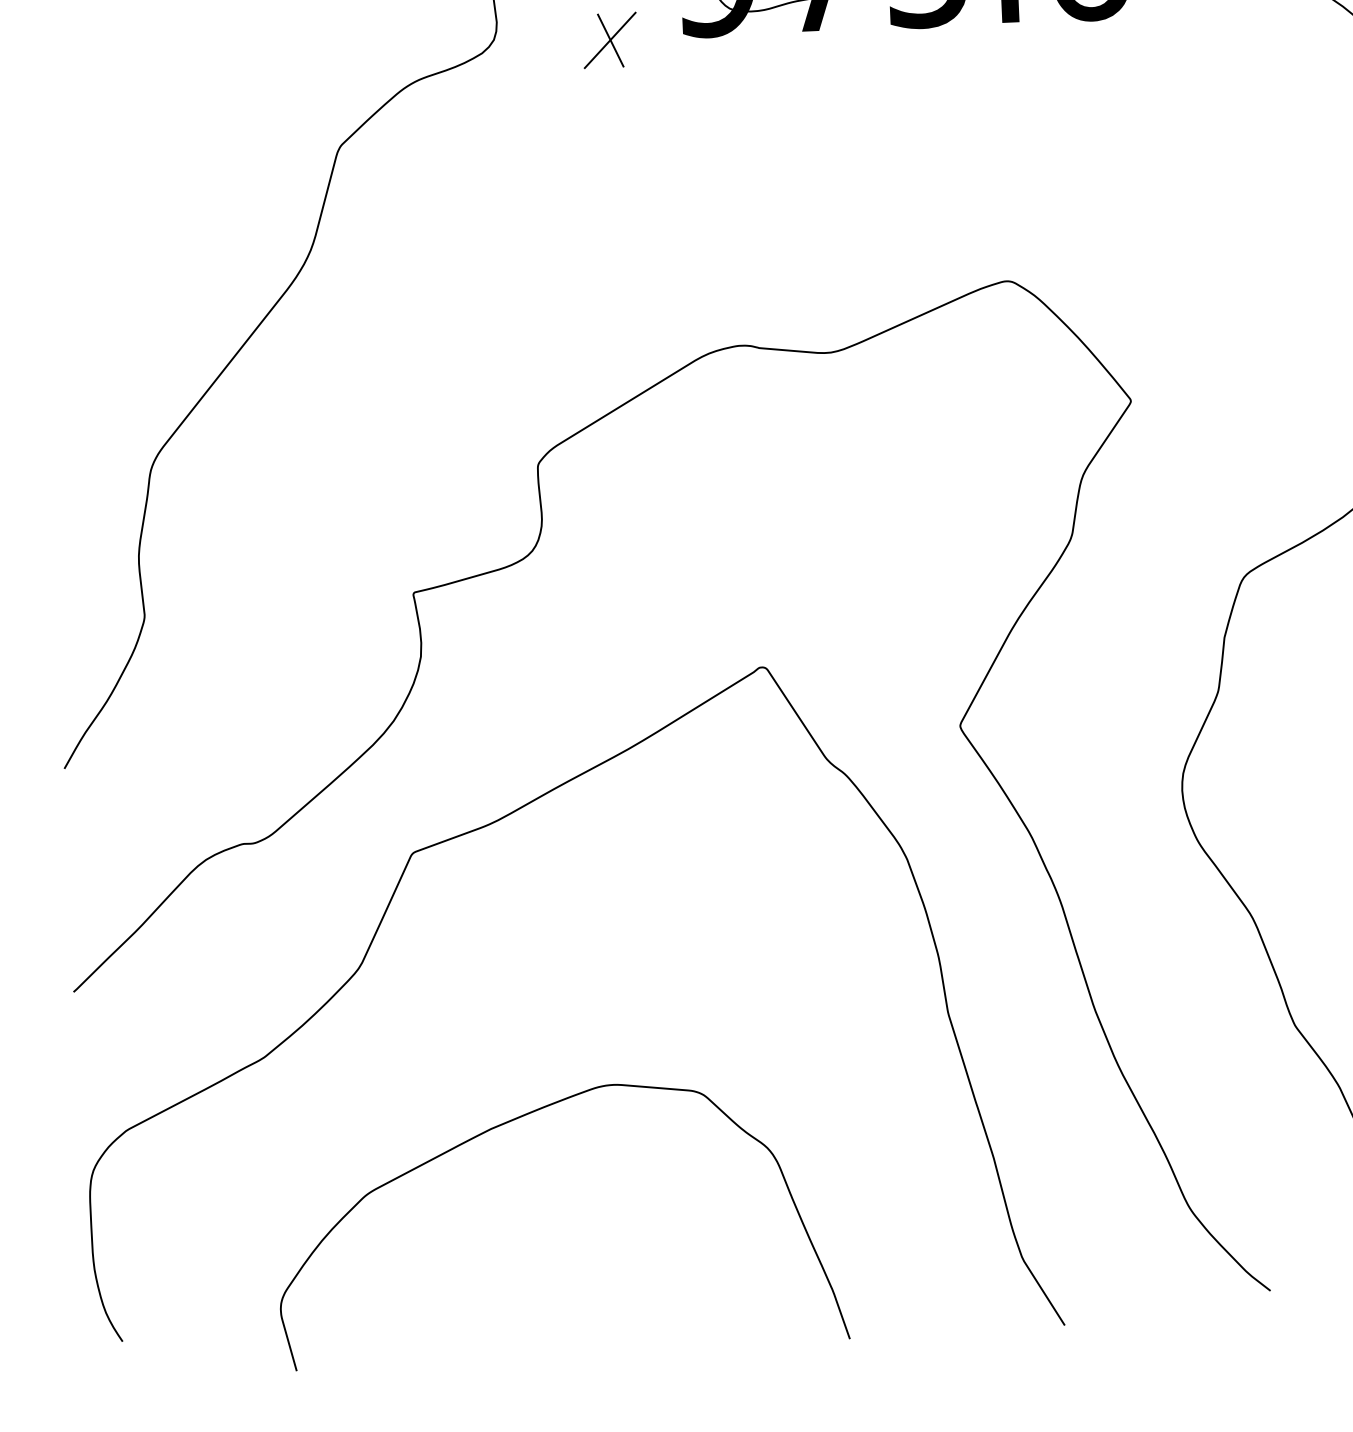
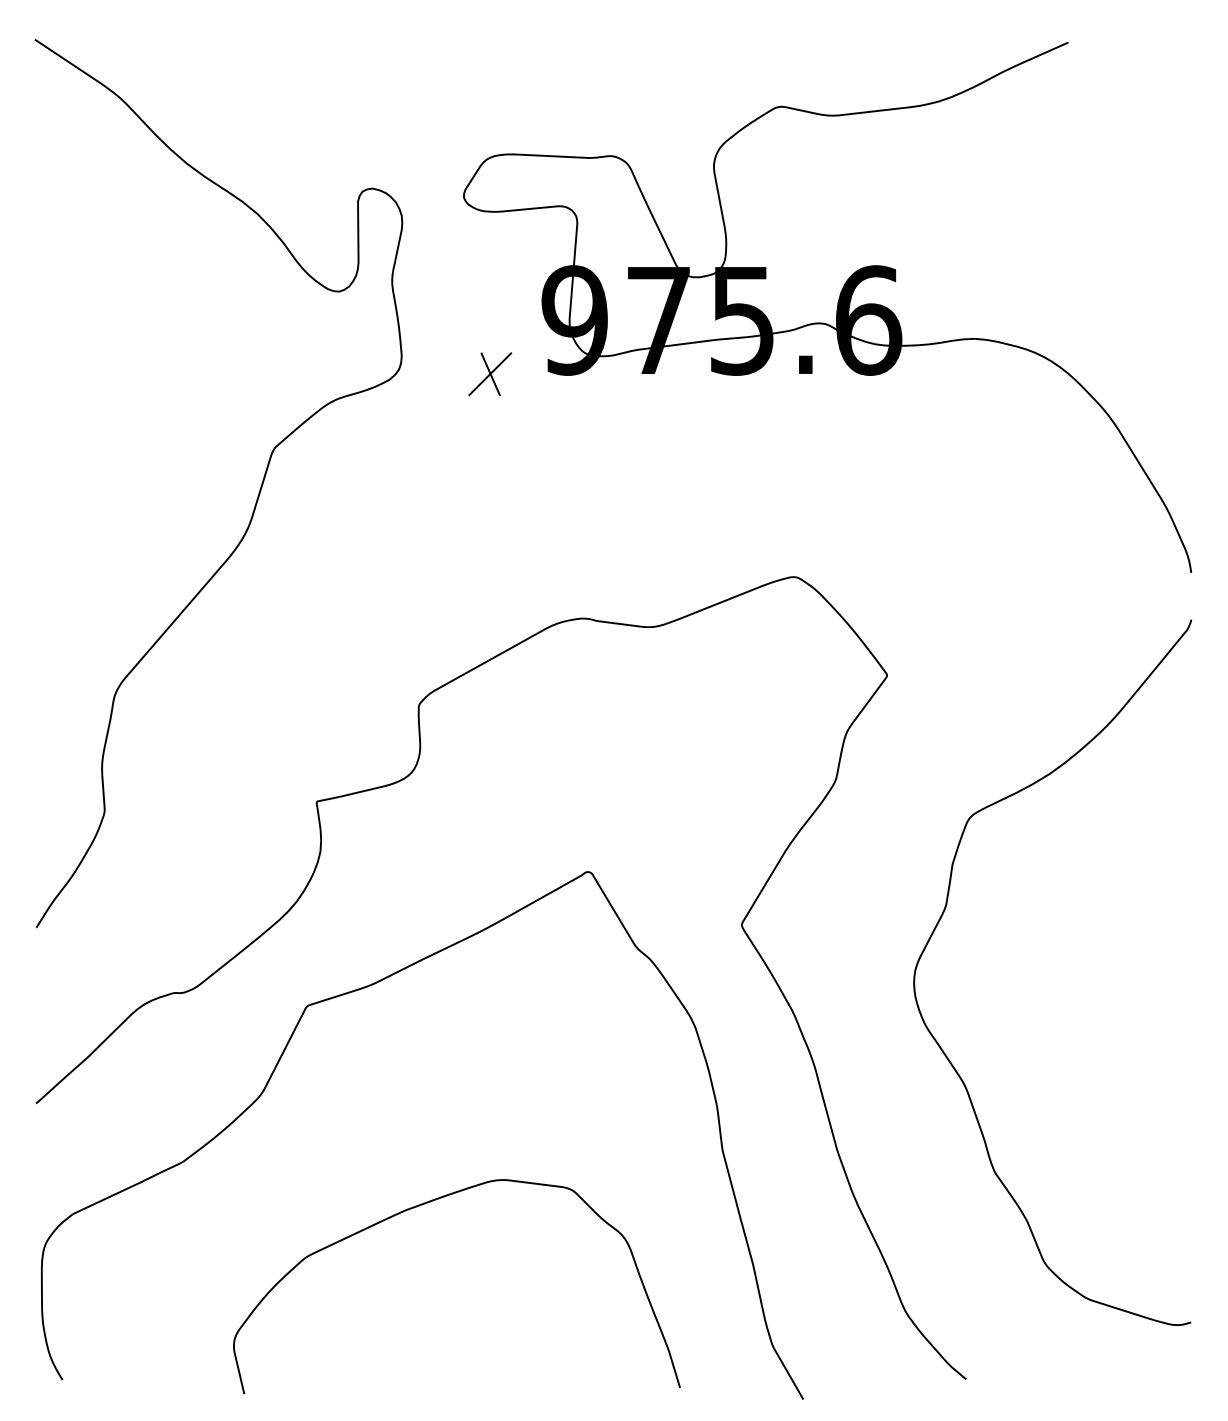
curve: (516, 1120) -> (425, 1204), moved

